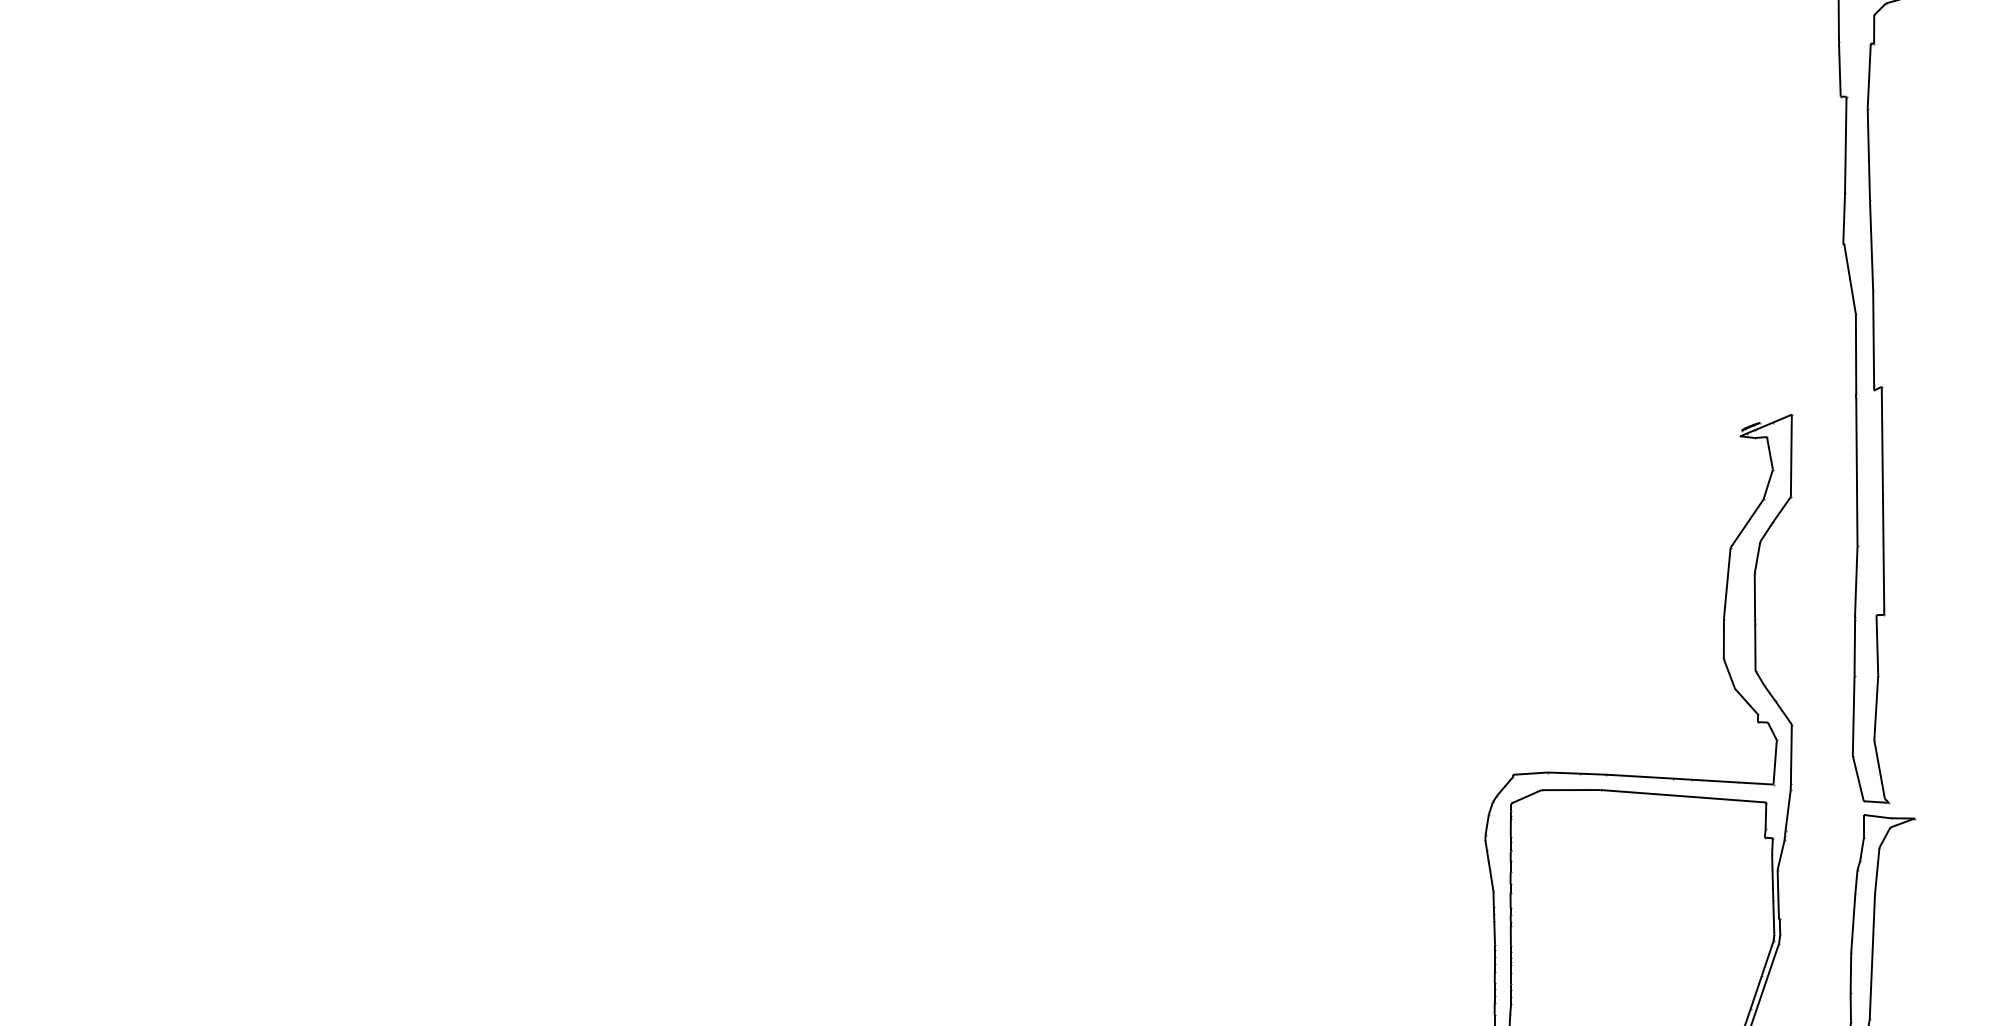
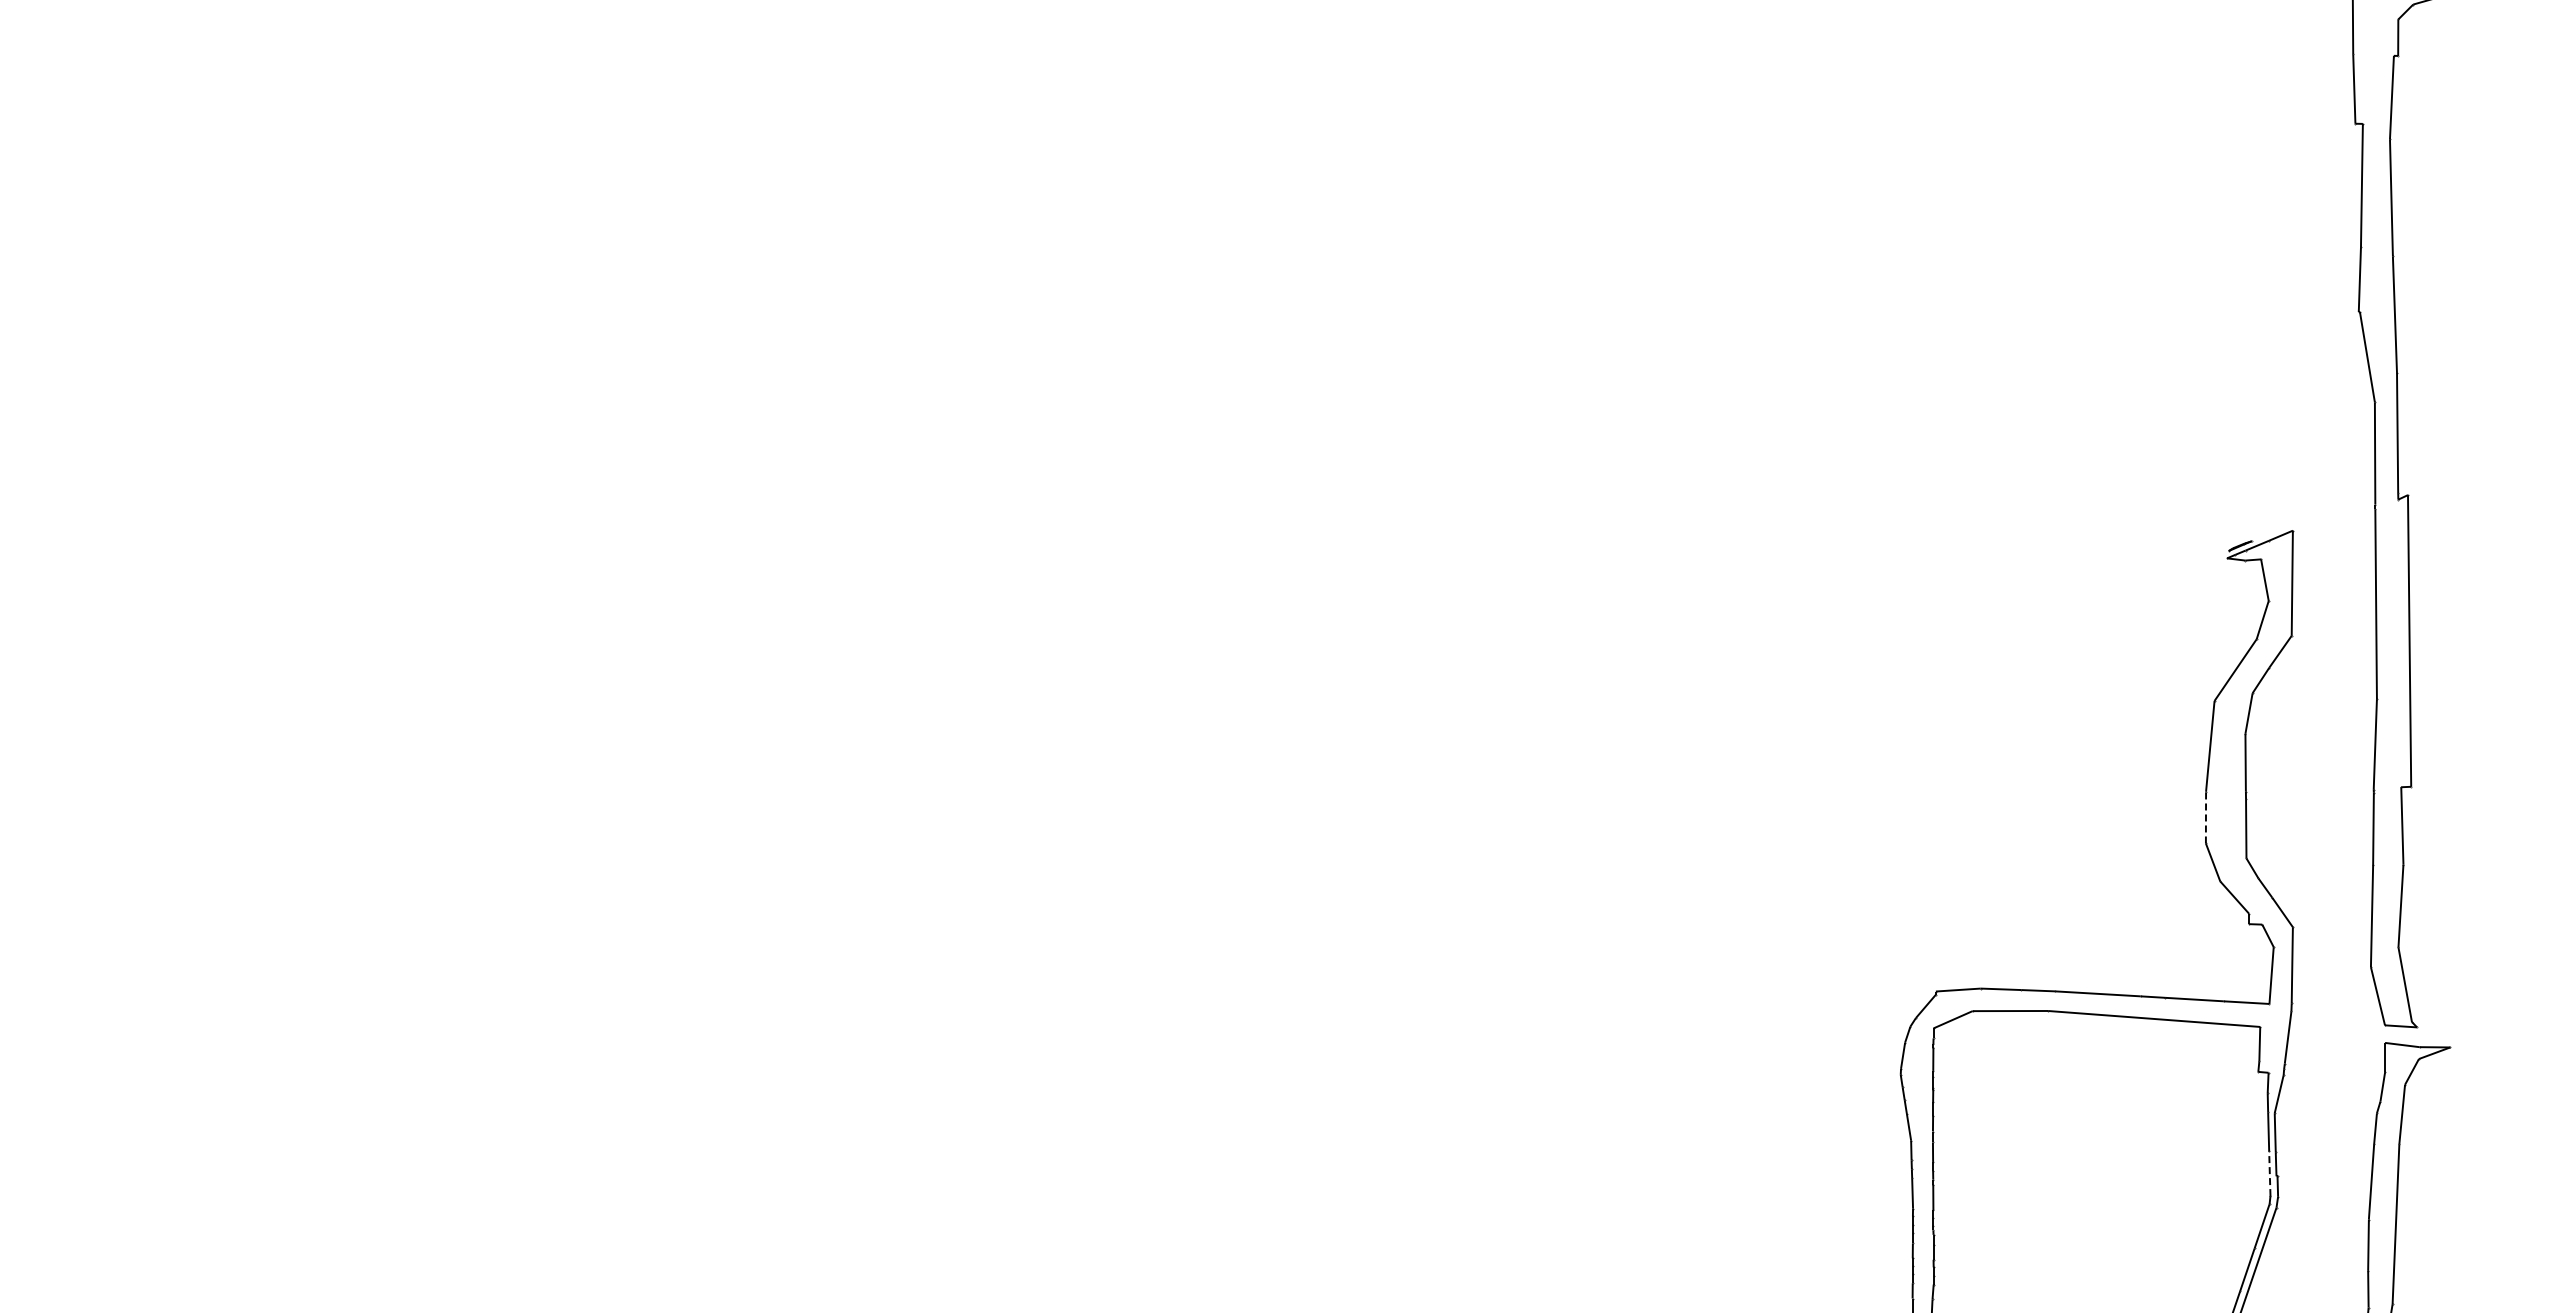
line: (1723, 638) -> (2205, 817), solid -> dashed
line: (1773, 917) -> (2269, 1173), solid -> dashed

